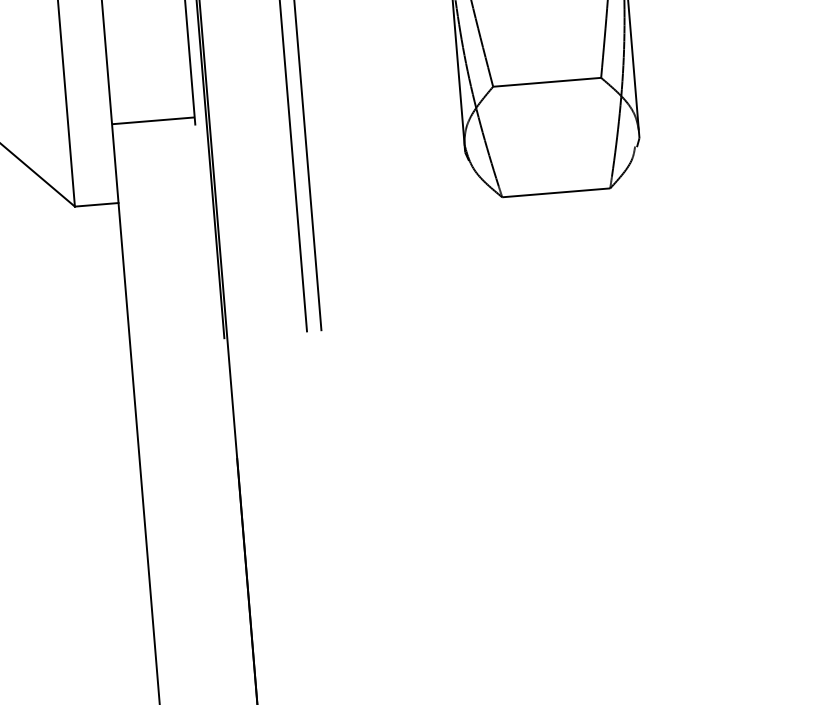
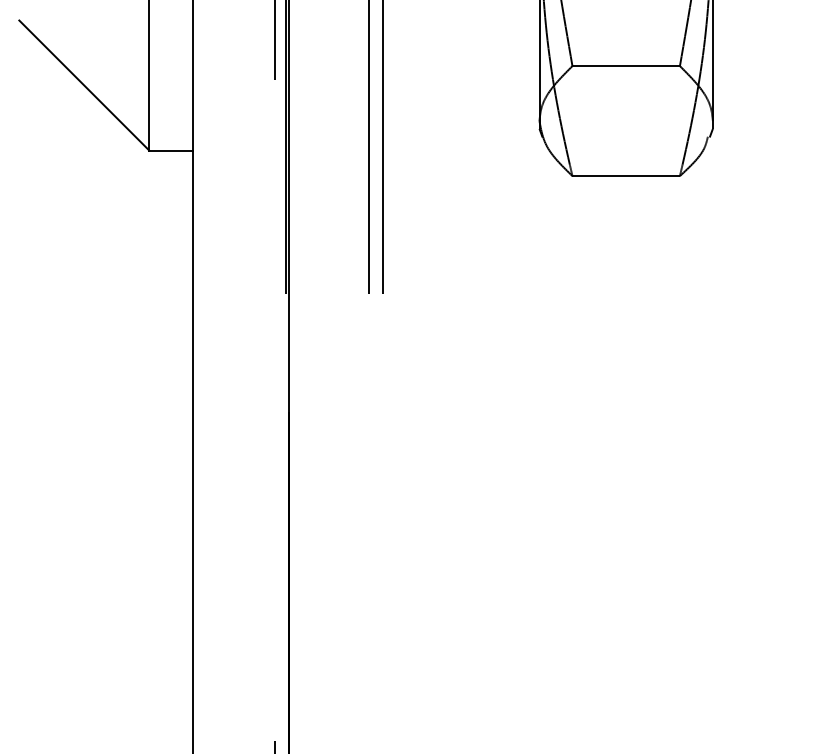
line: (153, 121) -> (233, 72), removed

